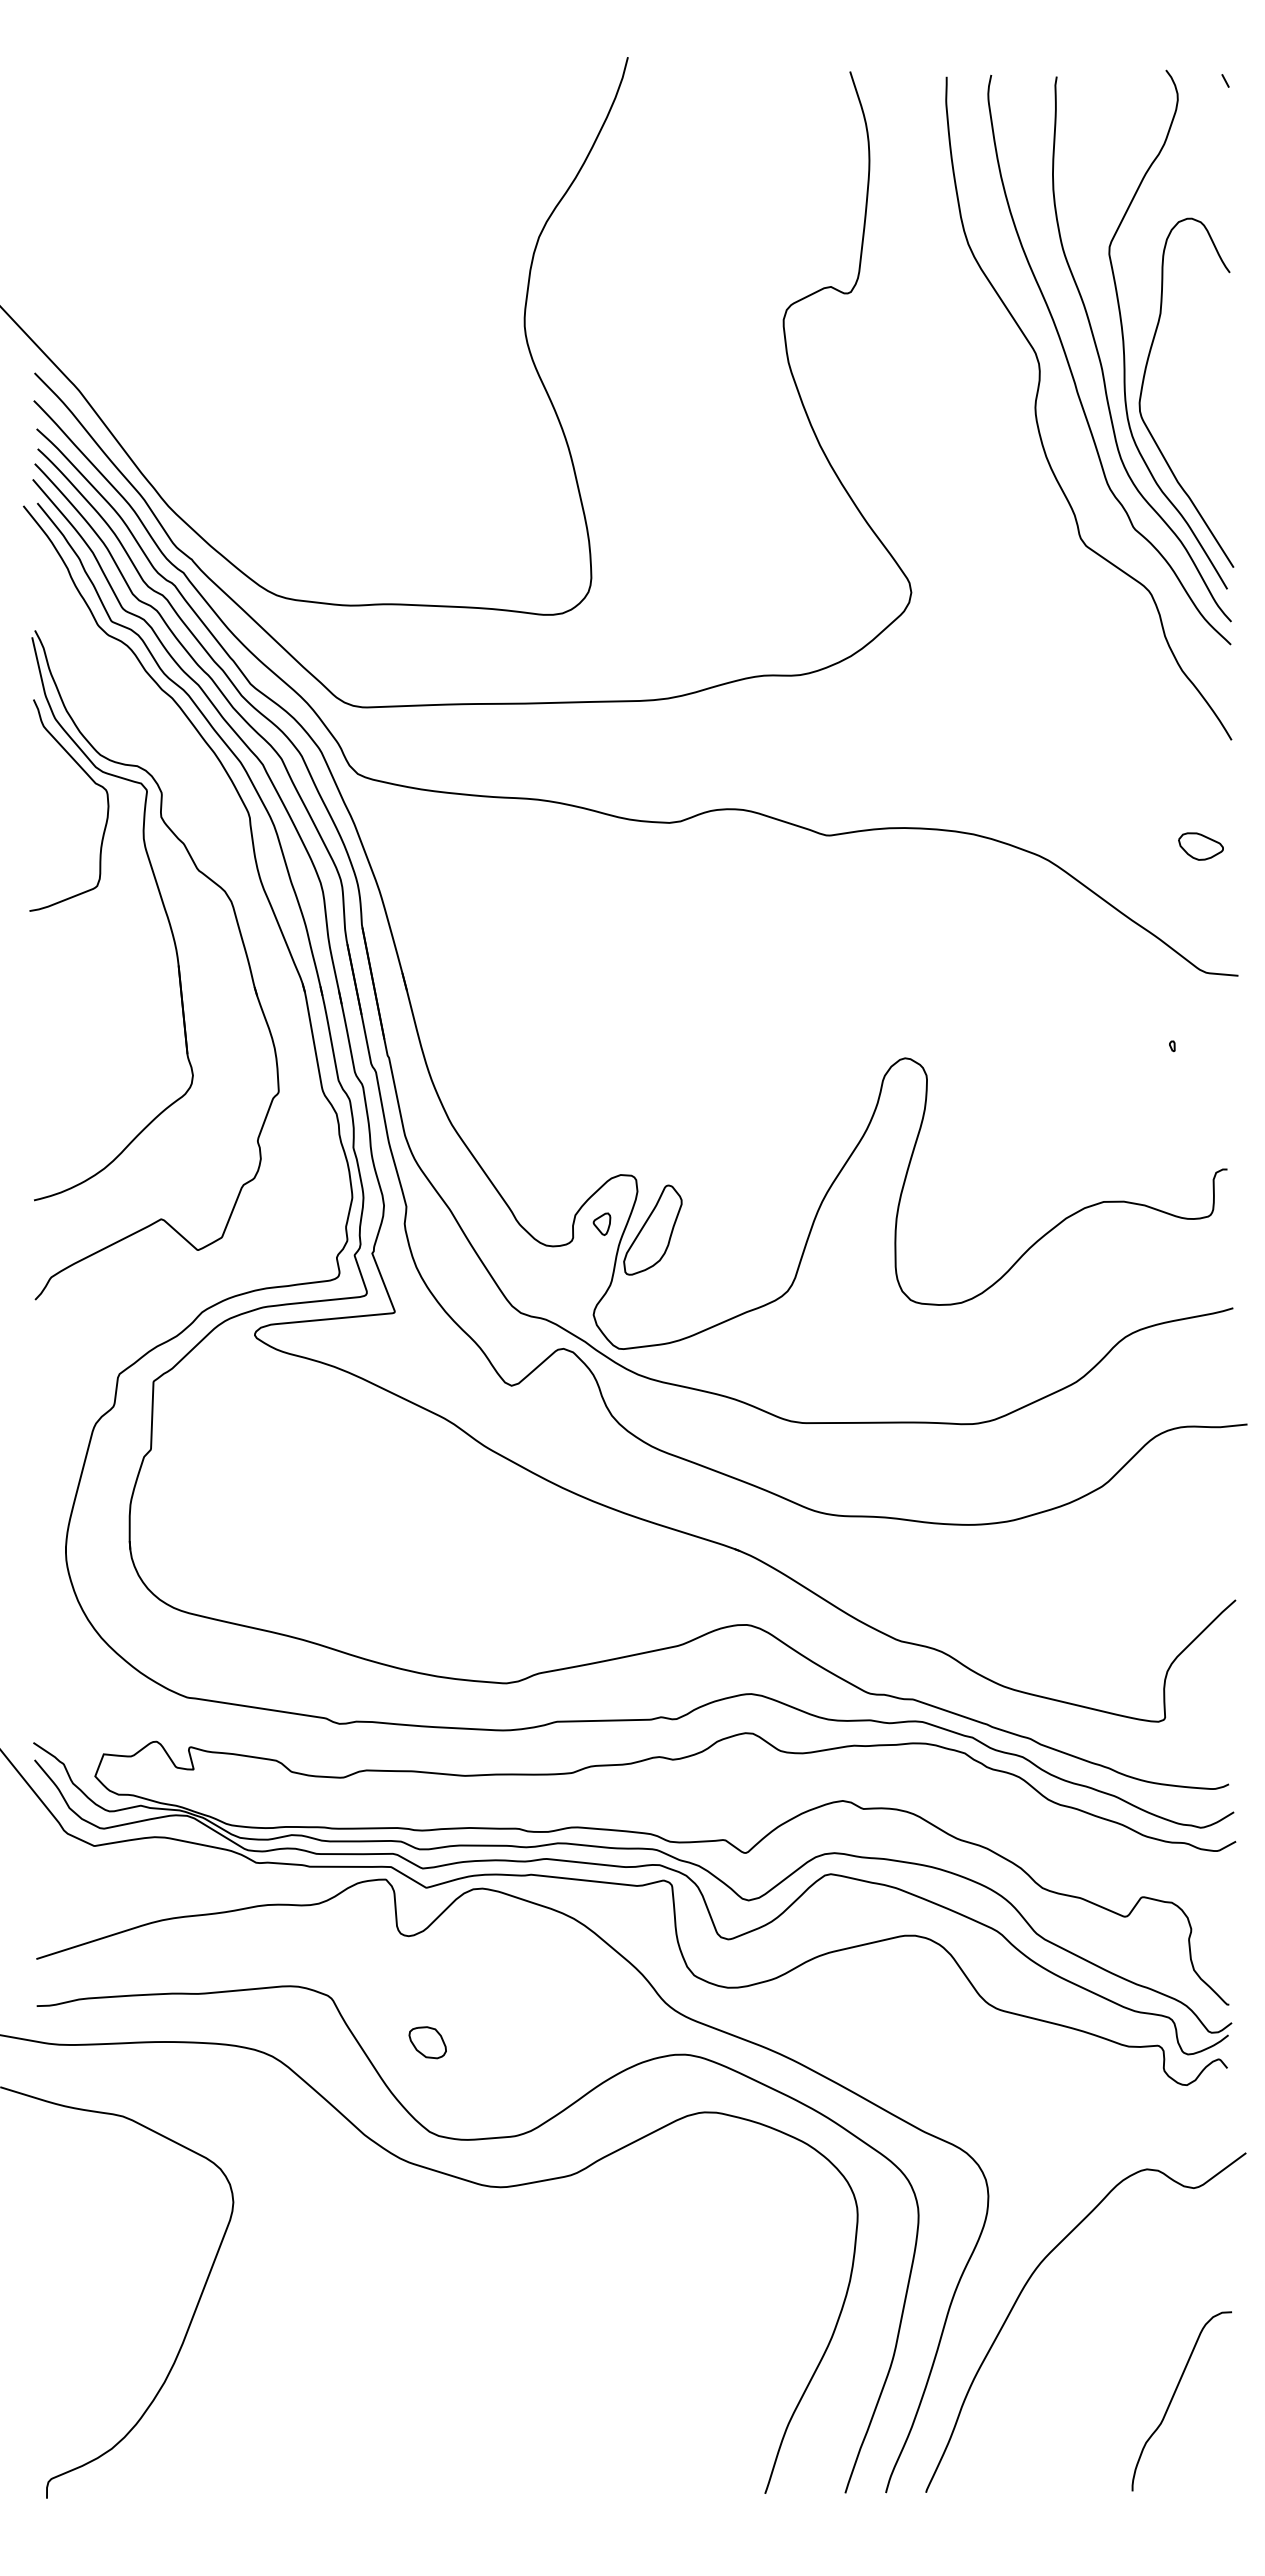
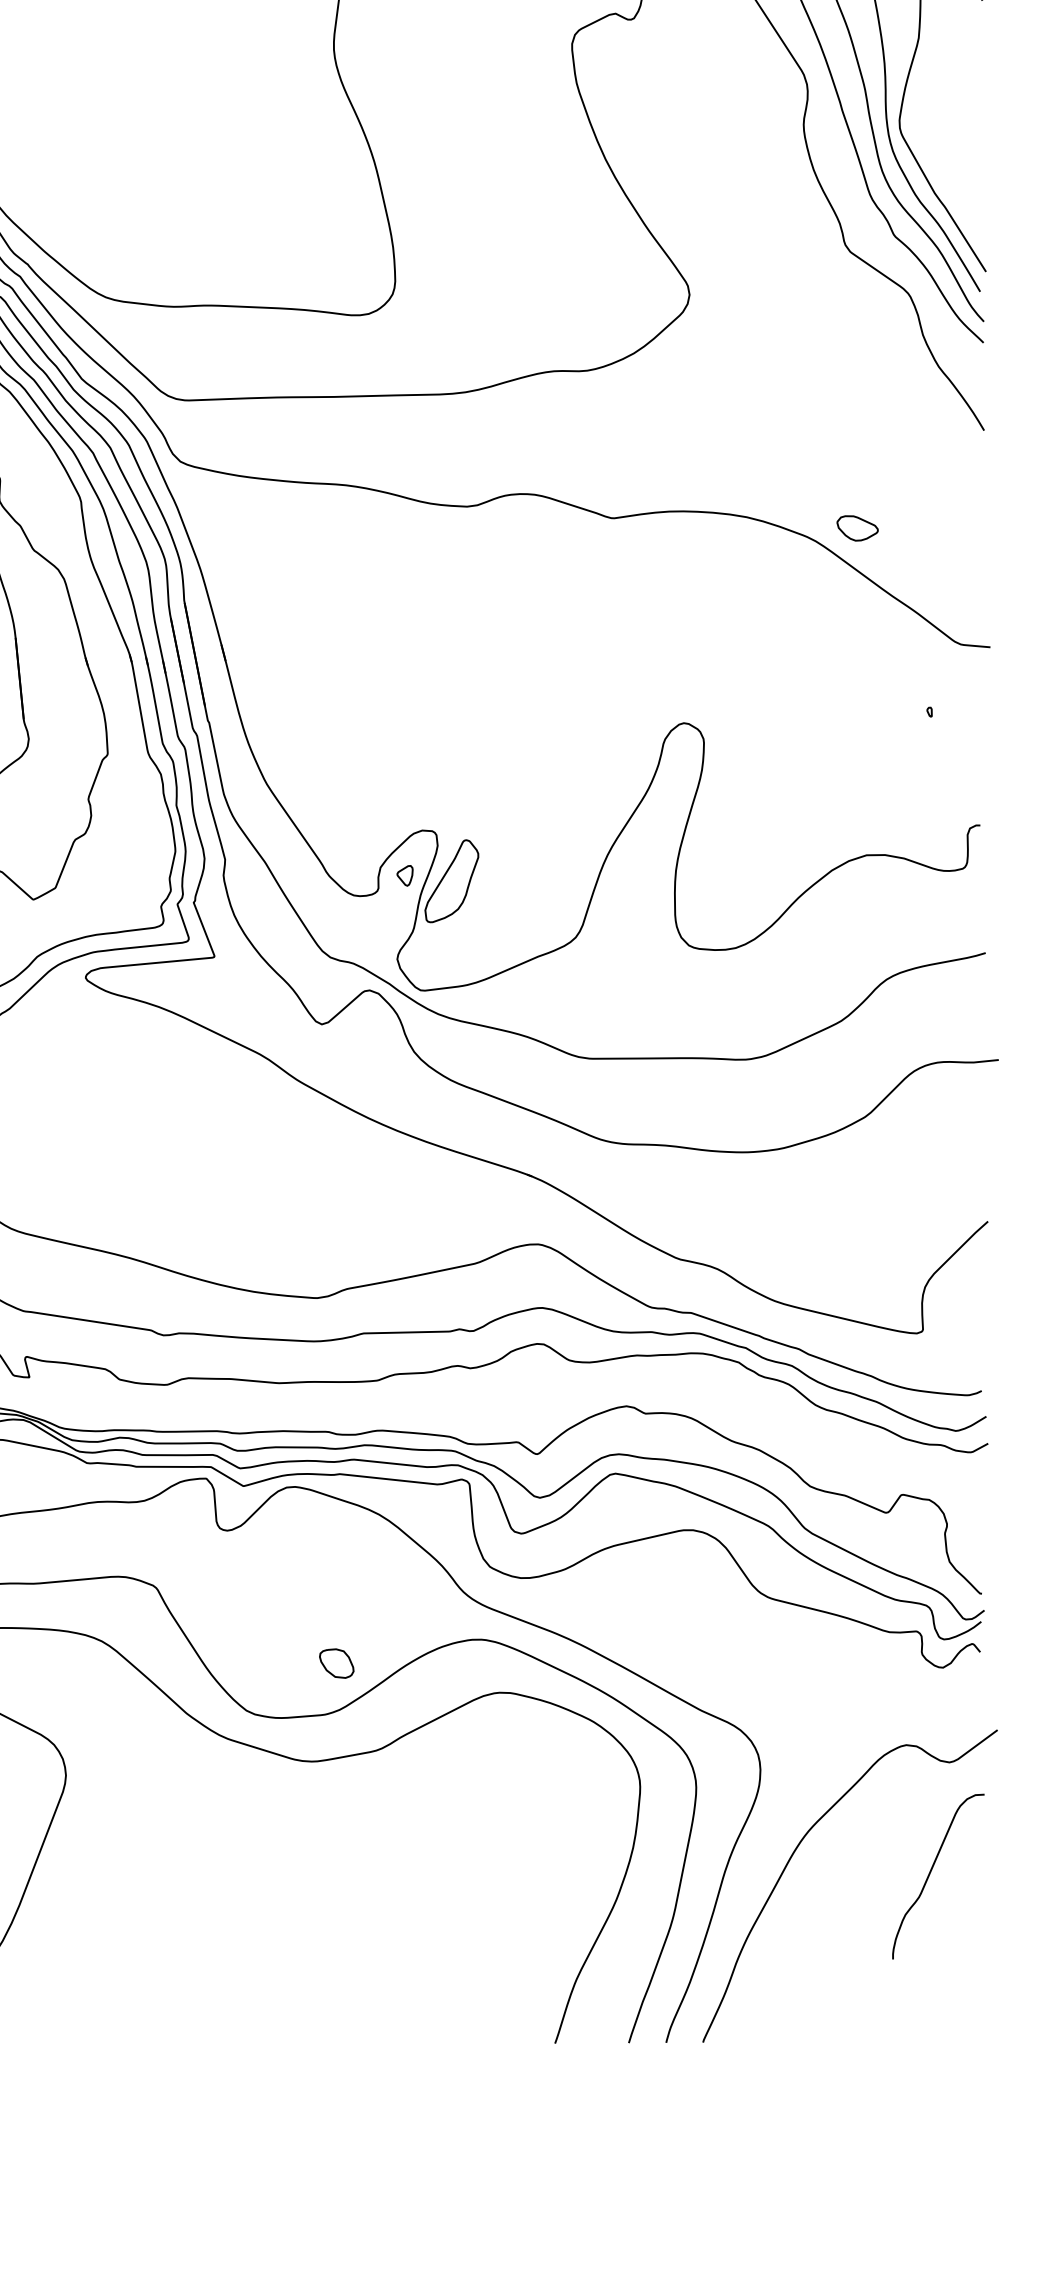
part: (1200, 846) -> (857, 528), moved
part: (427, 2042) -> (336, 1663), moved
curve: (1173, 2398) -> (930, 1874), moved

